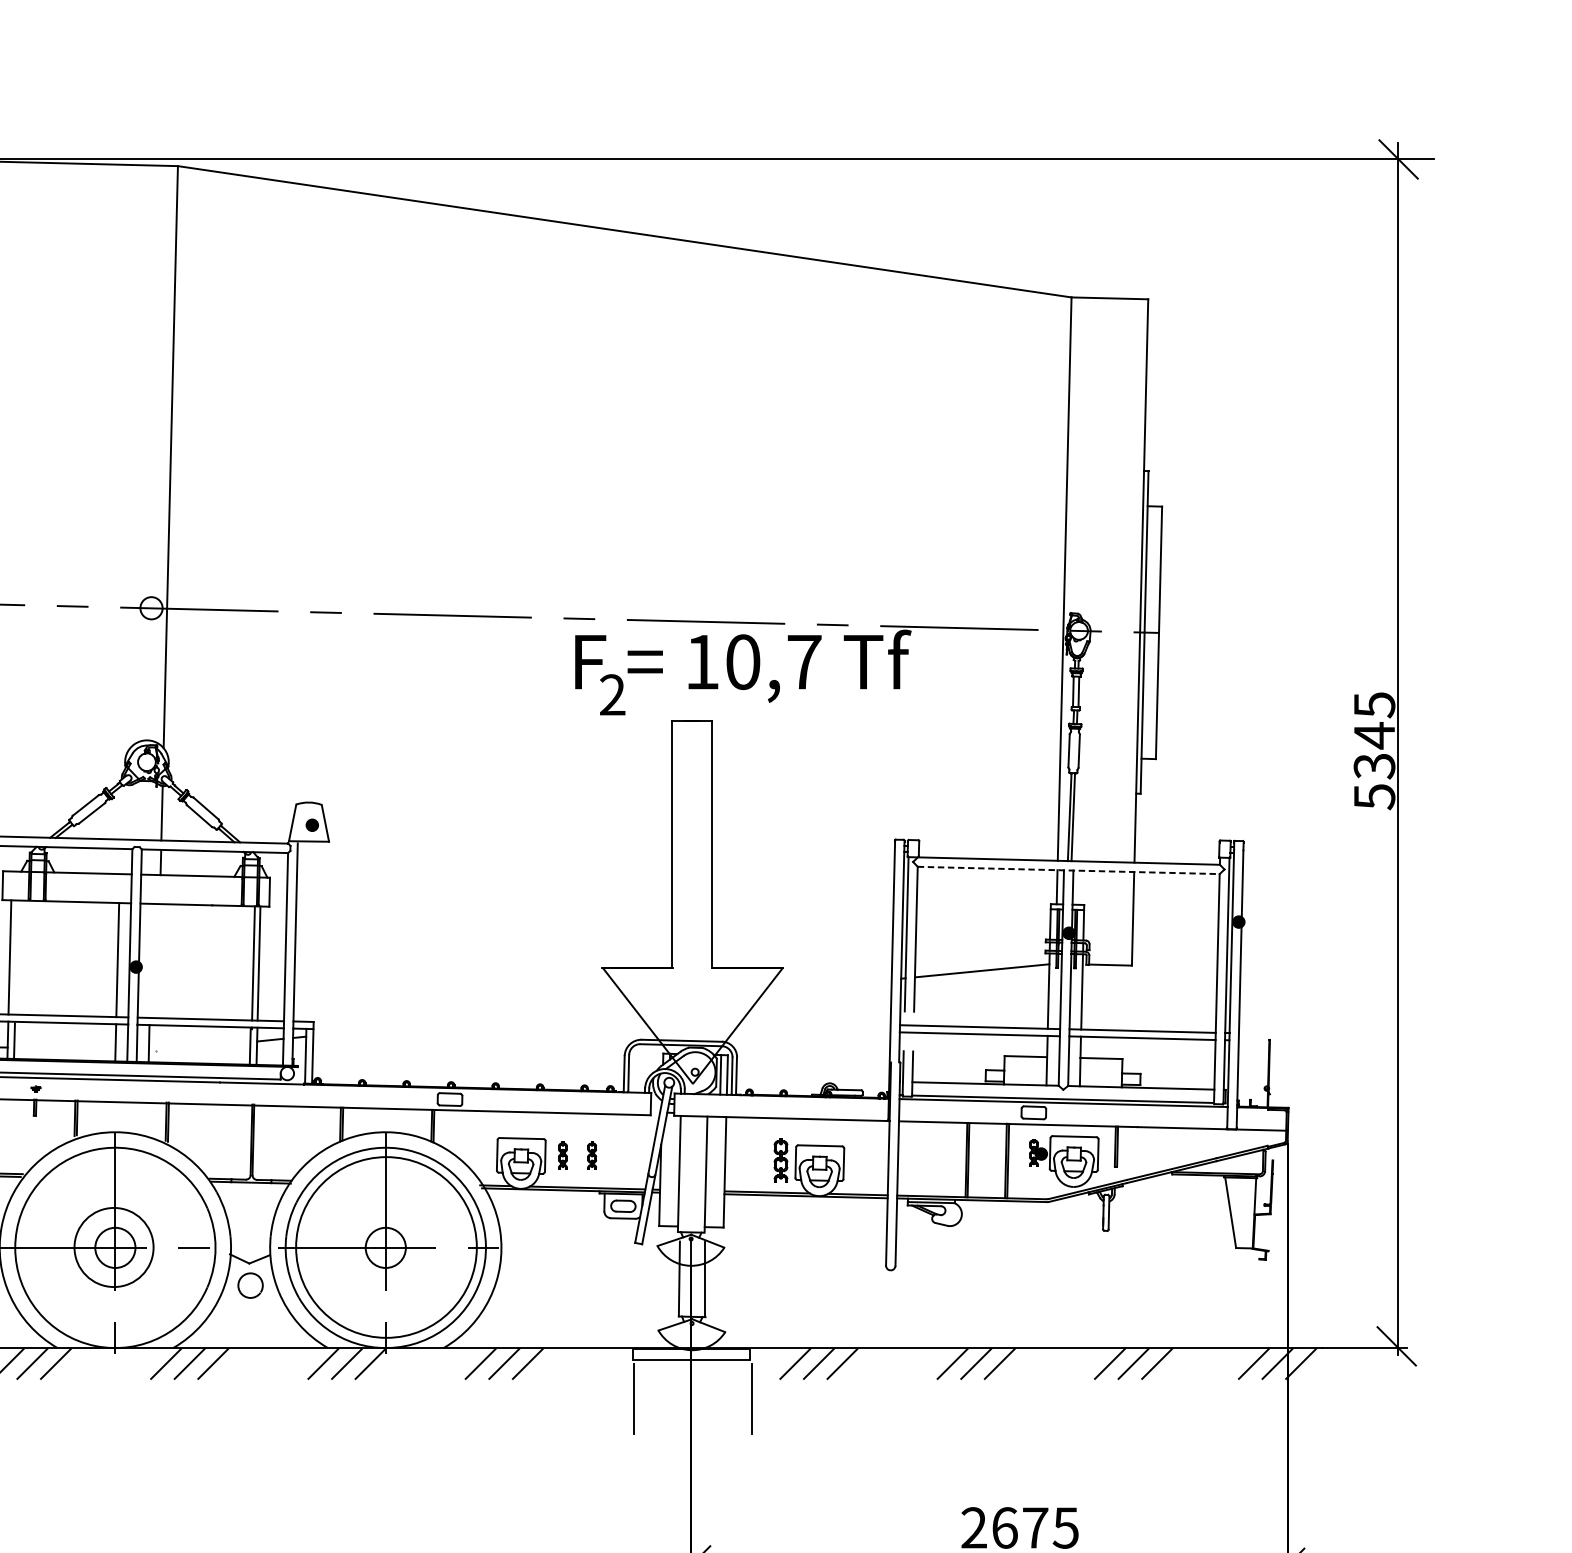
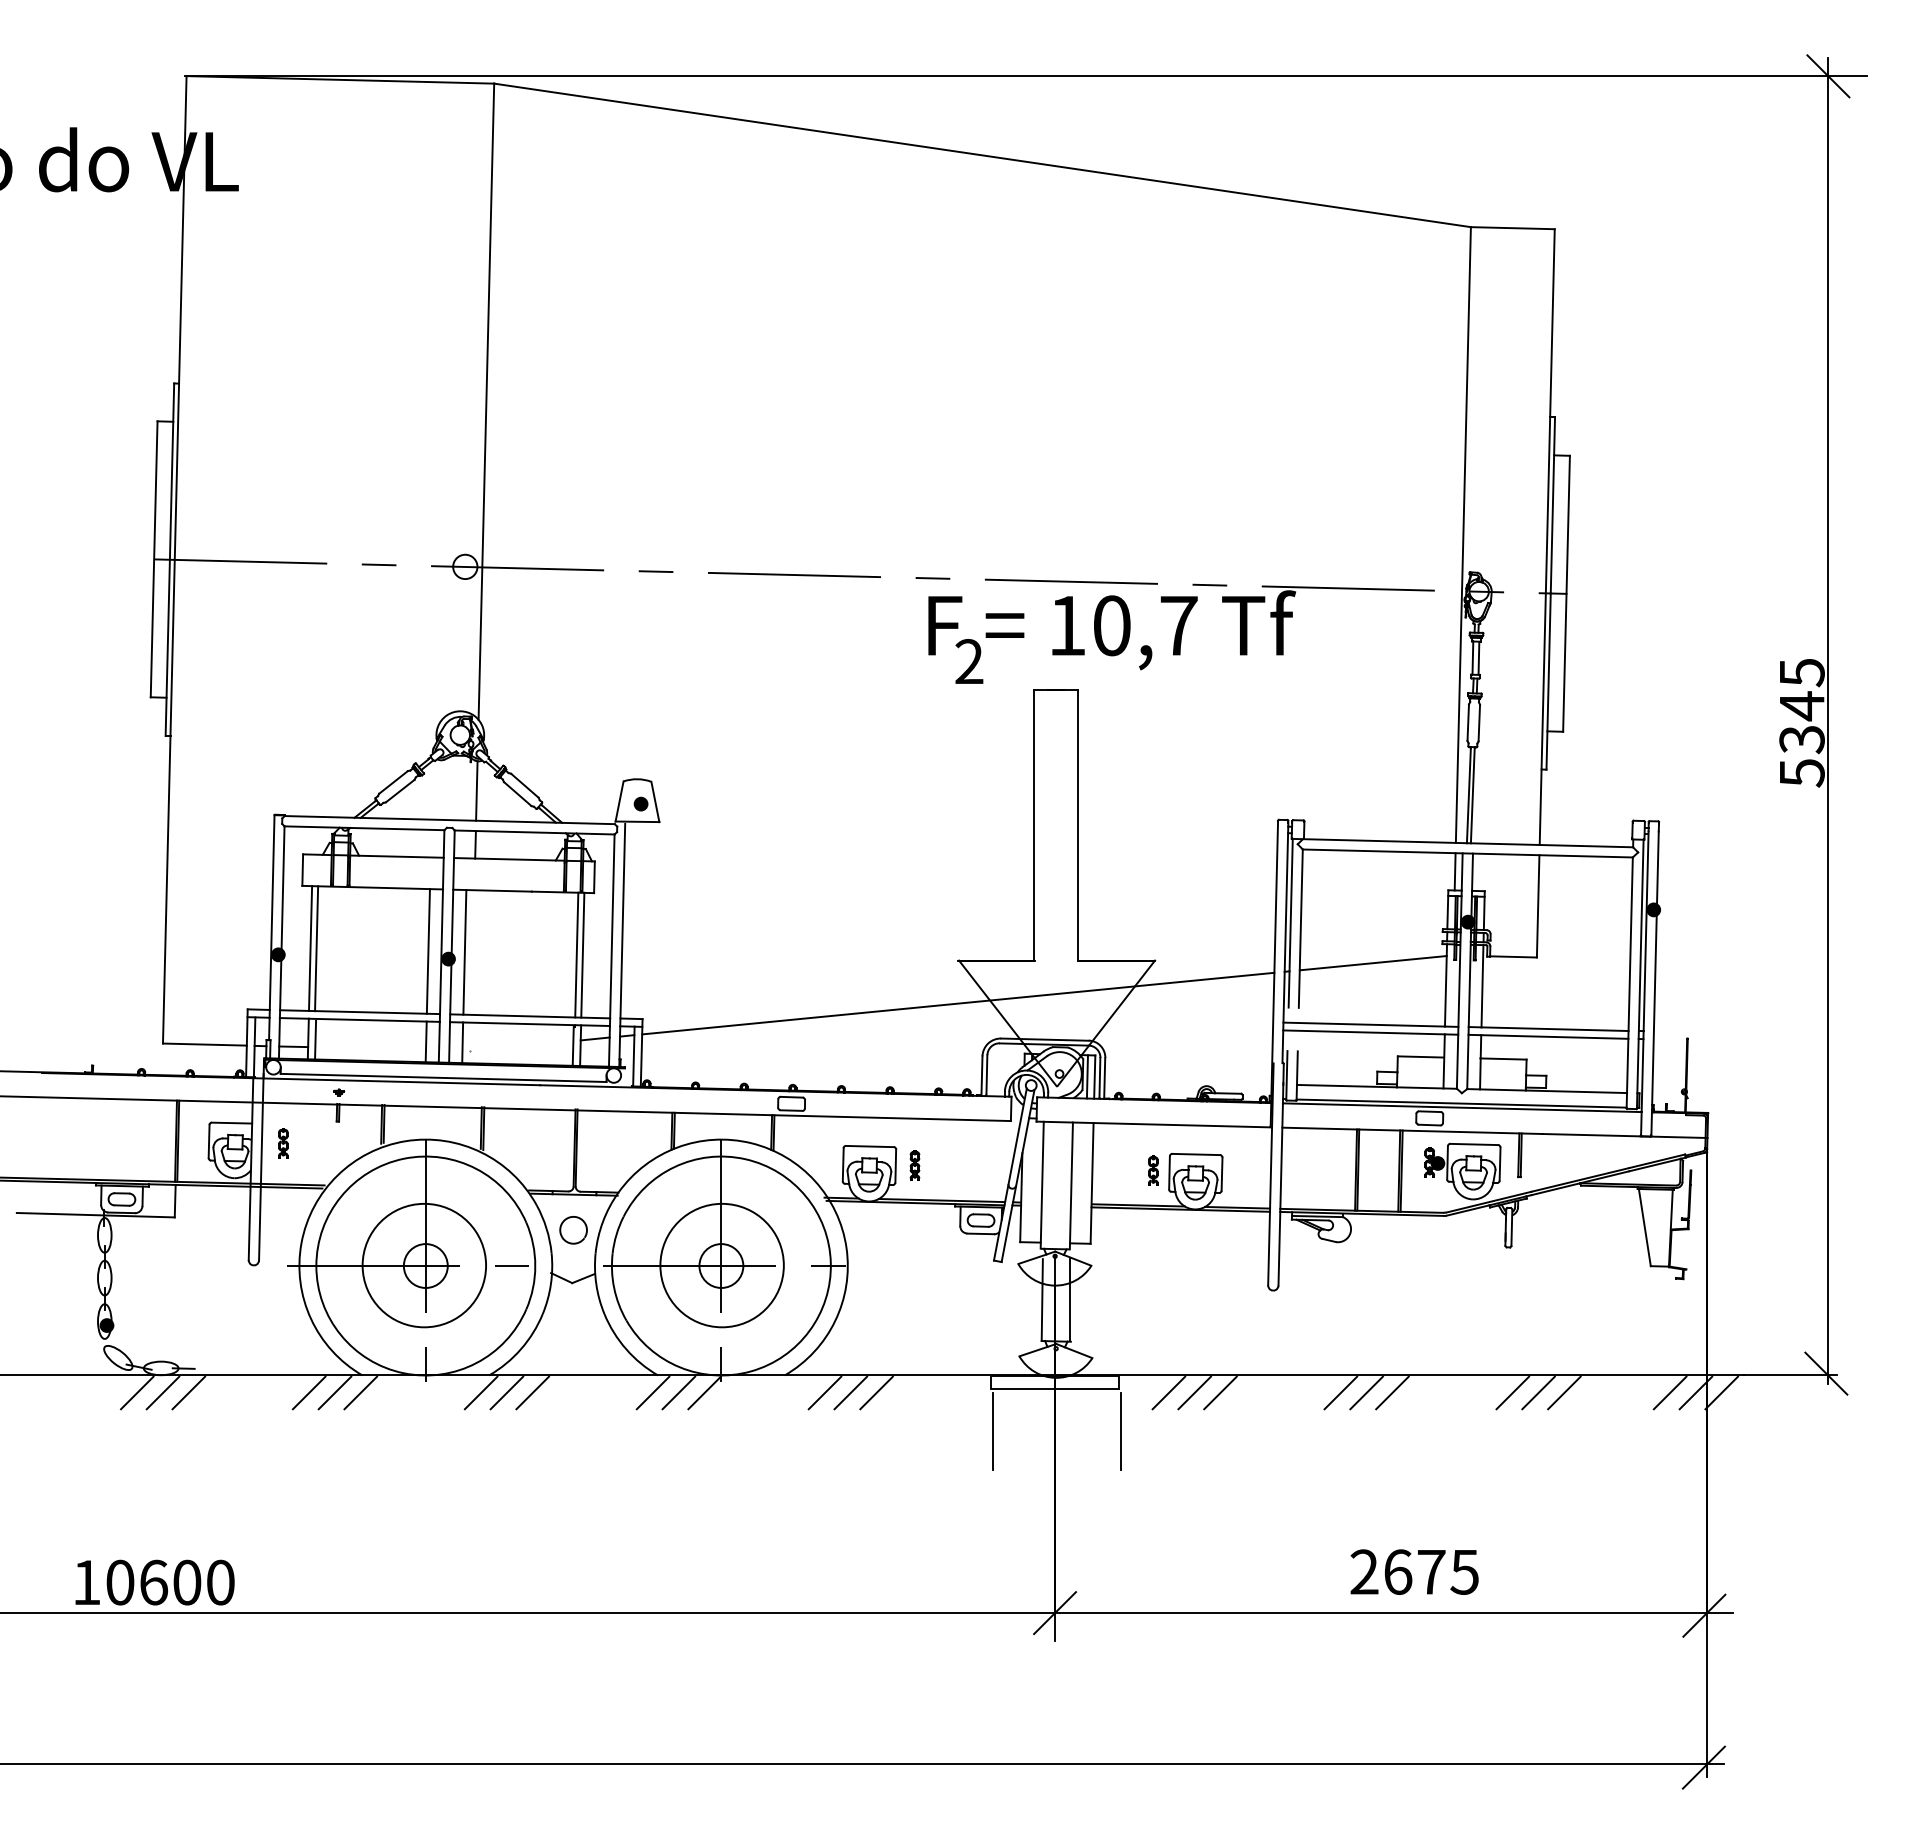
line: (1069, 870) -> (1468, 853), dashed -> solid
line: (15, 957) -> (316, 948), added
line: (150, 961) -> (464, 952), added
line: (602, 1007) -> (958, 1003), added
part: (591, 1155) -> (946, 1165), removed
part: (781, 1160) -> (1153, 1170), size x0.62
circle: (114, 1247) -> (424, 1265), size x1.43
circle: (385, 1247) -> (721, 1265), size x0.62
part: (250, 1285) -> (573, 1230), moved

